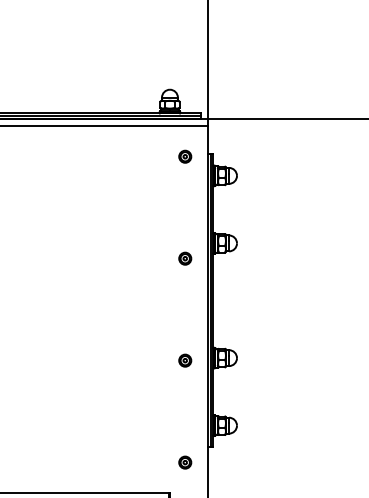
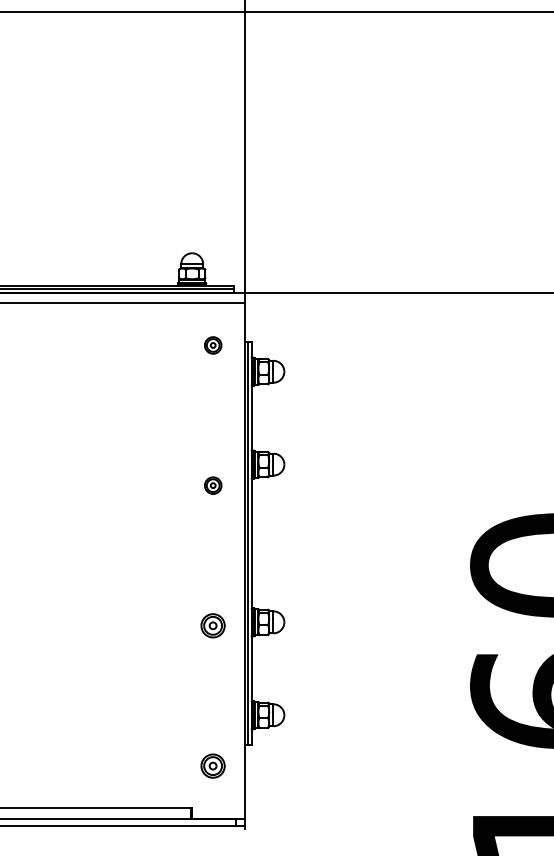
part: (185, 360) -> (213, 625), size x1.4
part: (185, 462) -> (213, 765), size x1.4

